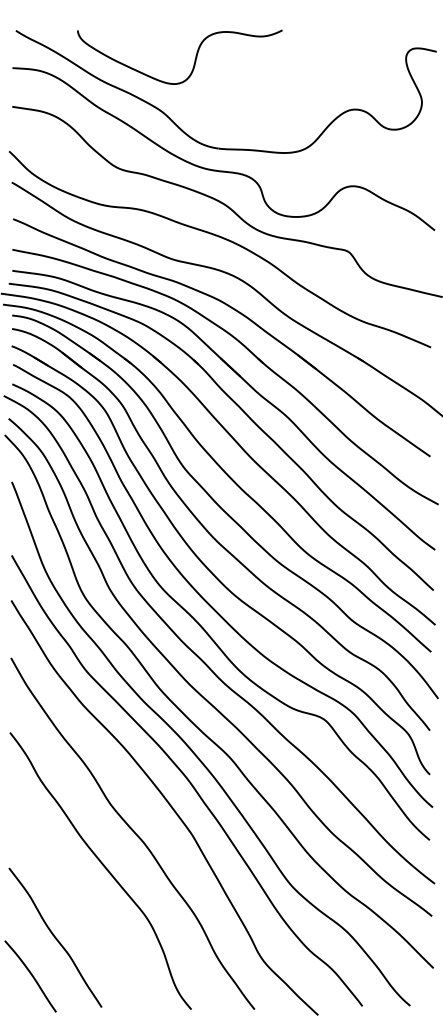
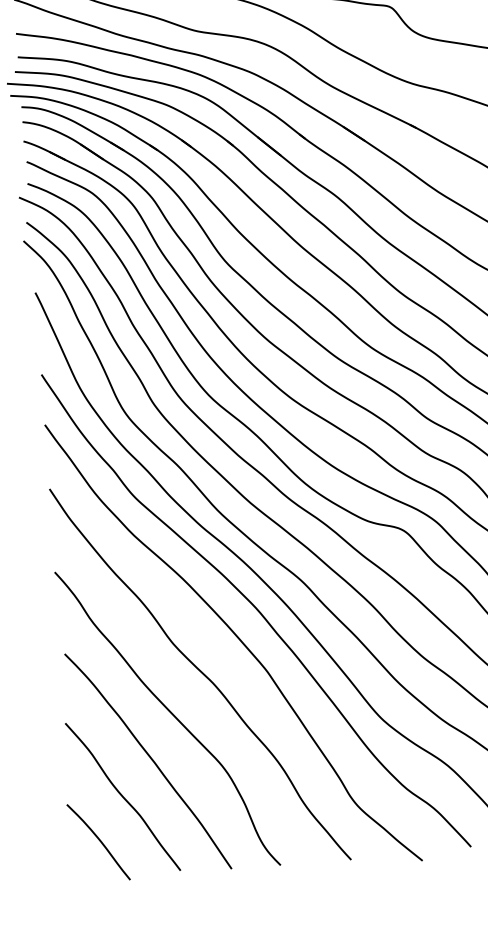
curve: (82, 906) -> (150, 759), added

